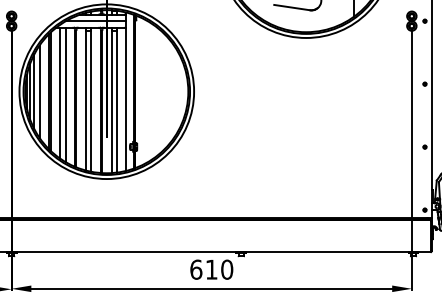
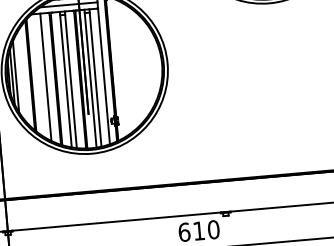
line: (39, 91) -> (20, 76), removed
line: (60, 92) -> (40, 75), removed

